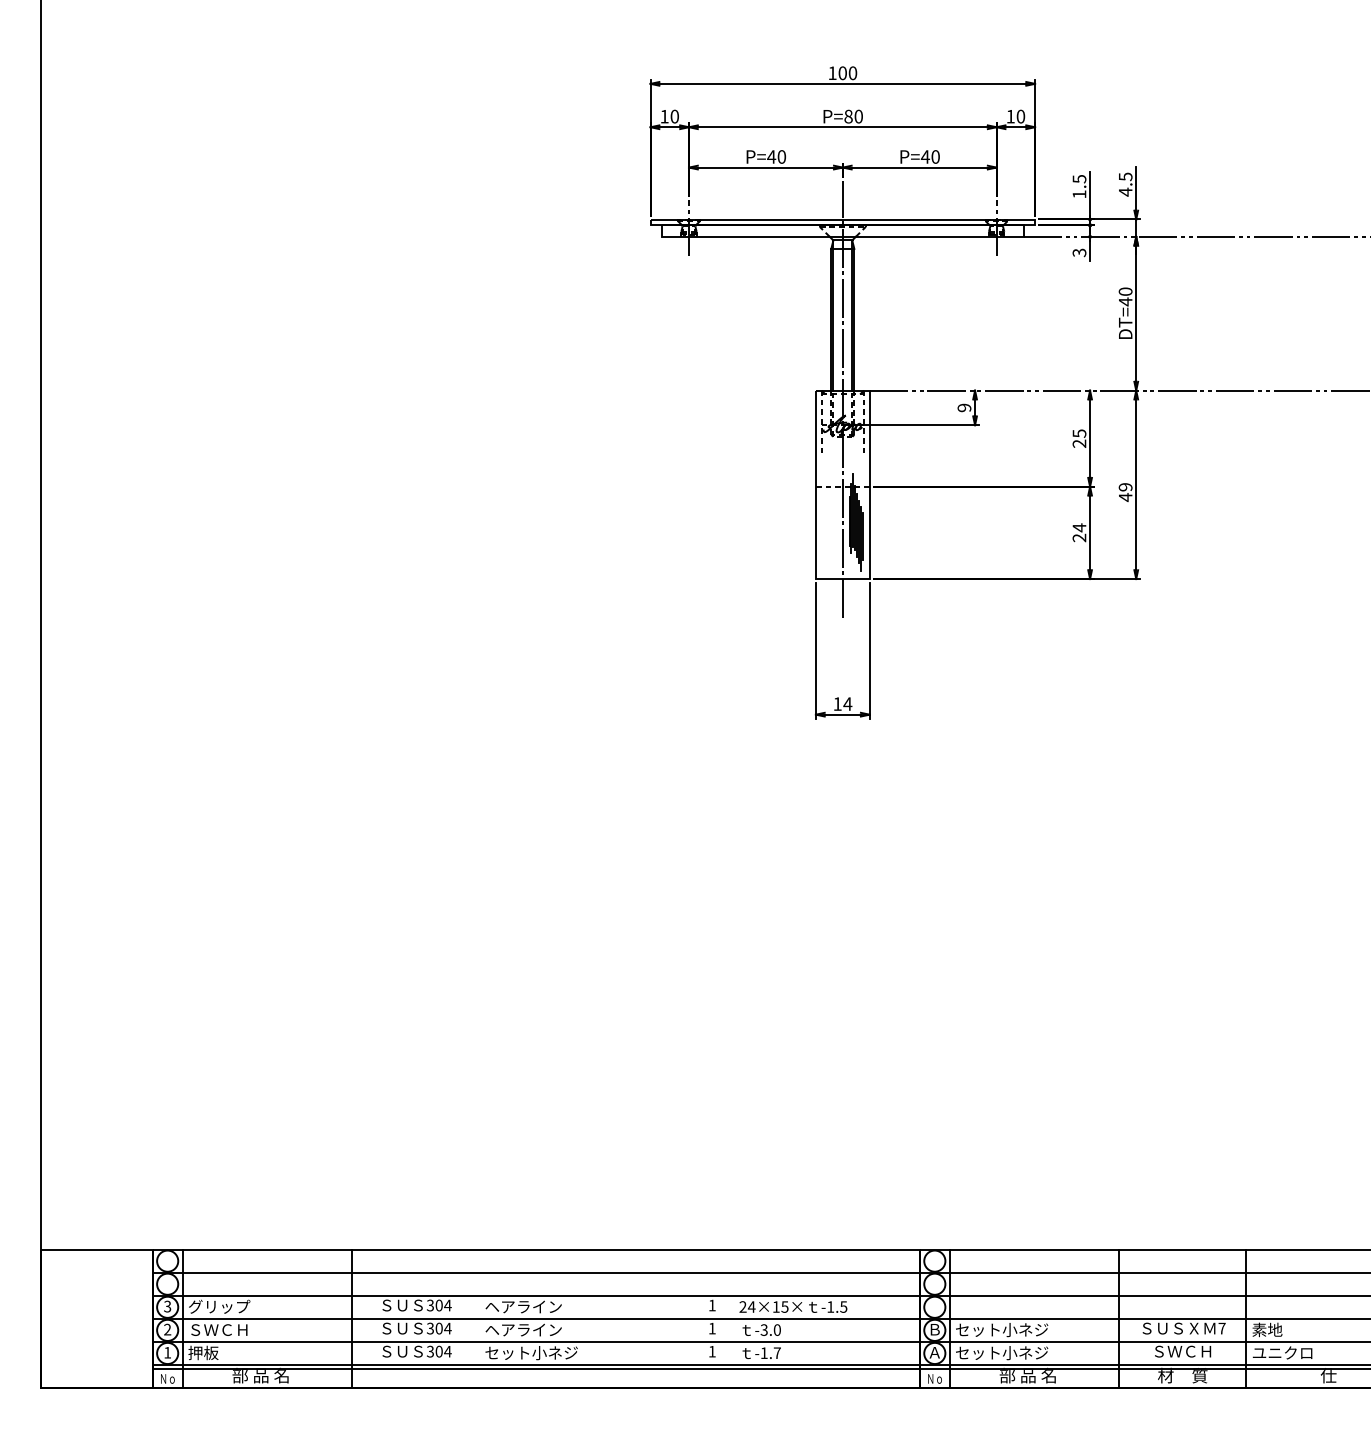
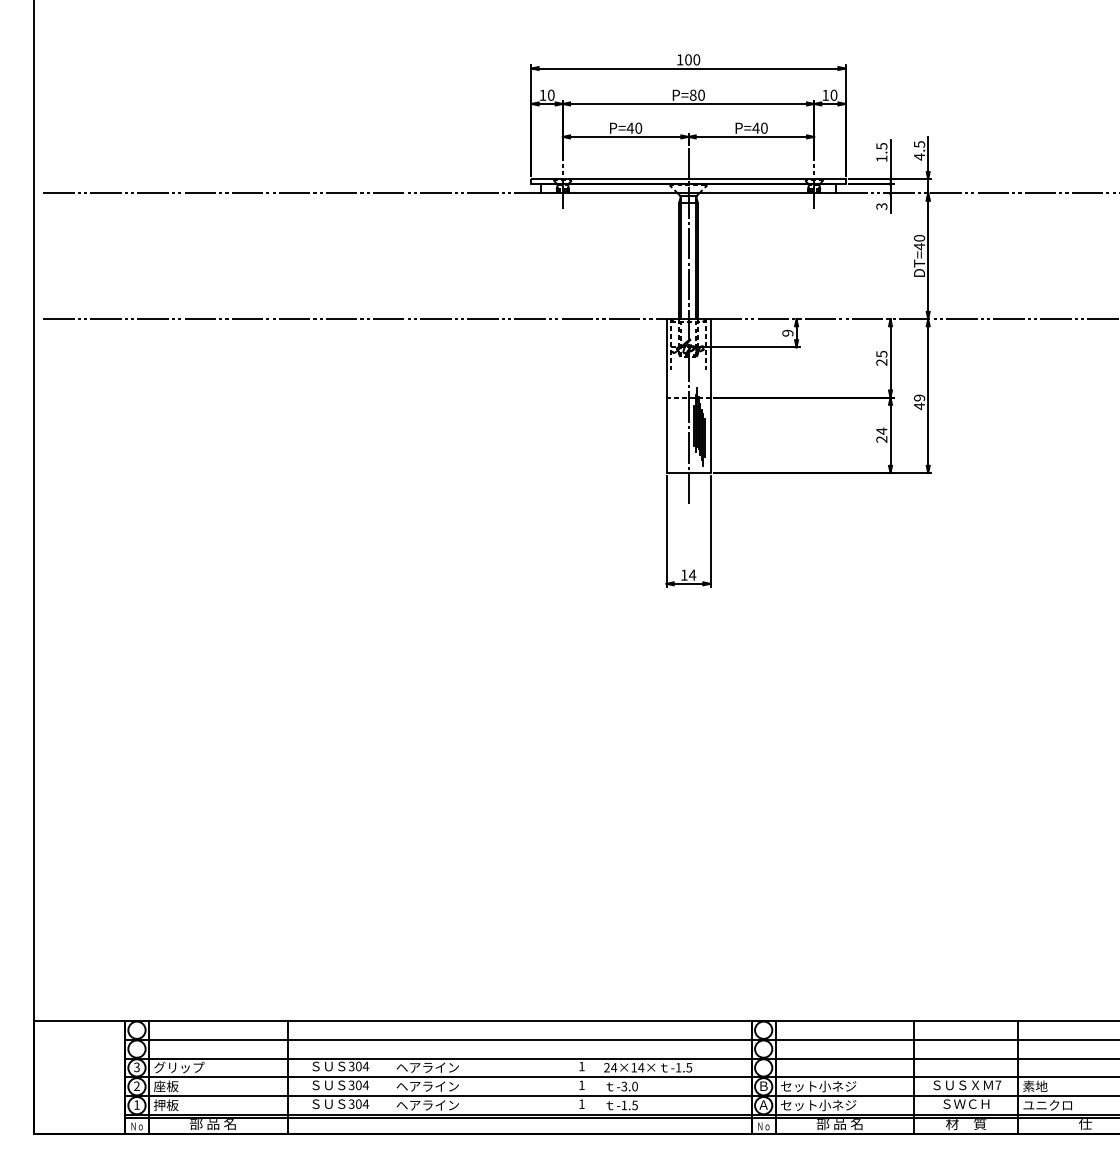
line: (357, 236) -> (292, 193), added
line: (433, 390) -> (354, 319), added
text: (784, 1306) -> (640, 1067), 24×15× -> 24×14×
text: (217, 1329) -> (177, 1086), ＳＷＣＨ -> 座板
text: (531, 1353) -> (434, 1105), セット小ネジ -> ヘアライン
text: (776, 1353) -> (634, 1105), -1.7 -> -1.5

